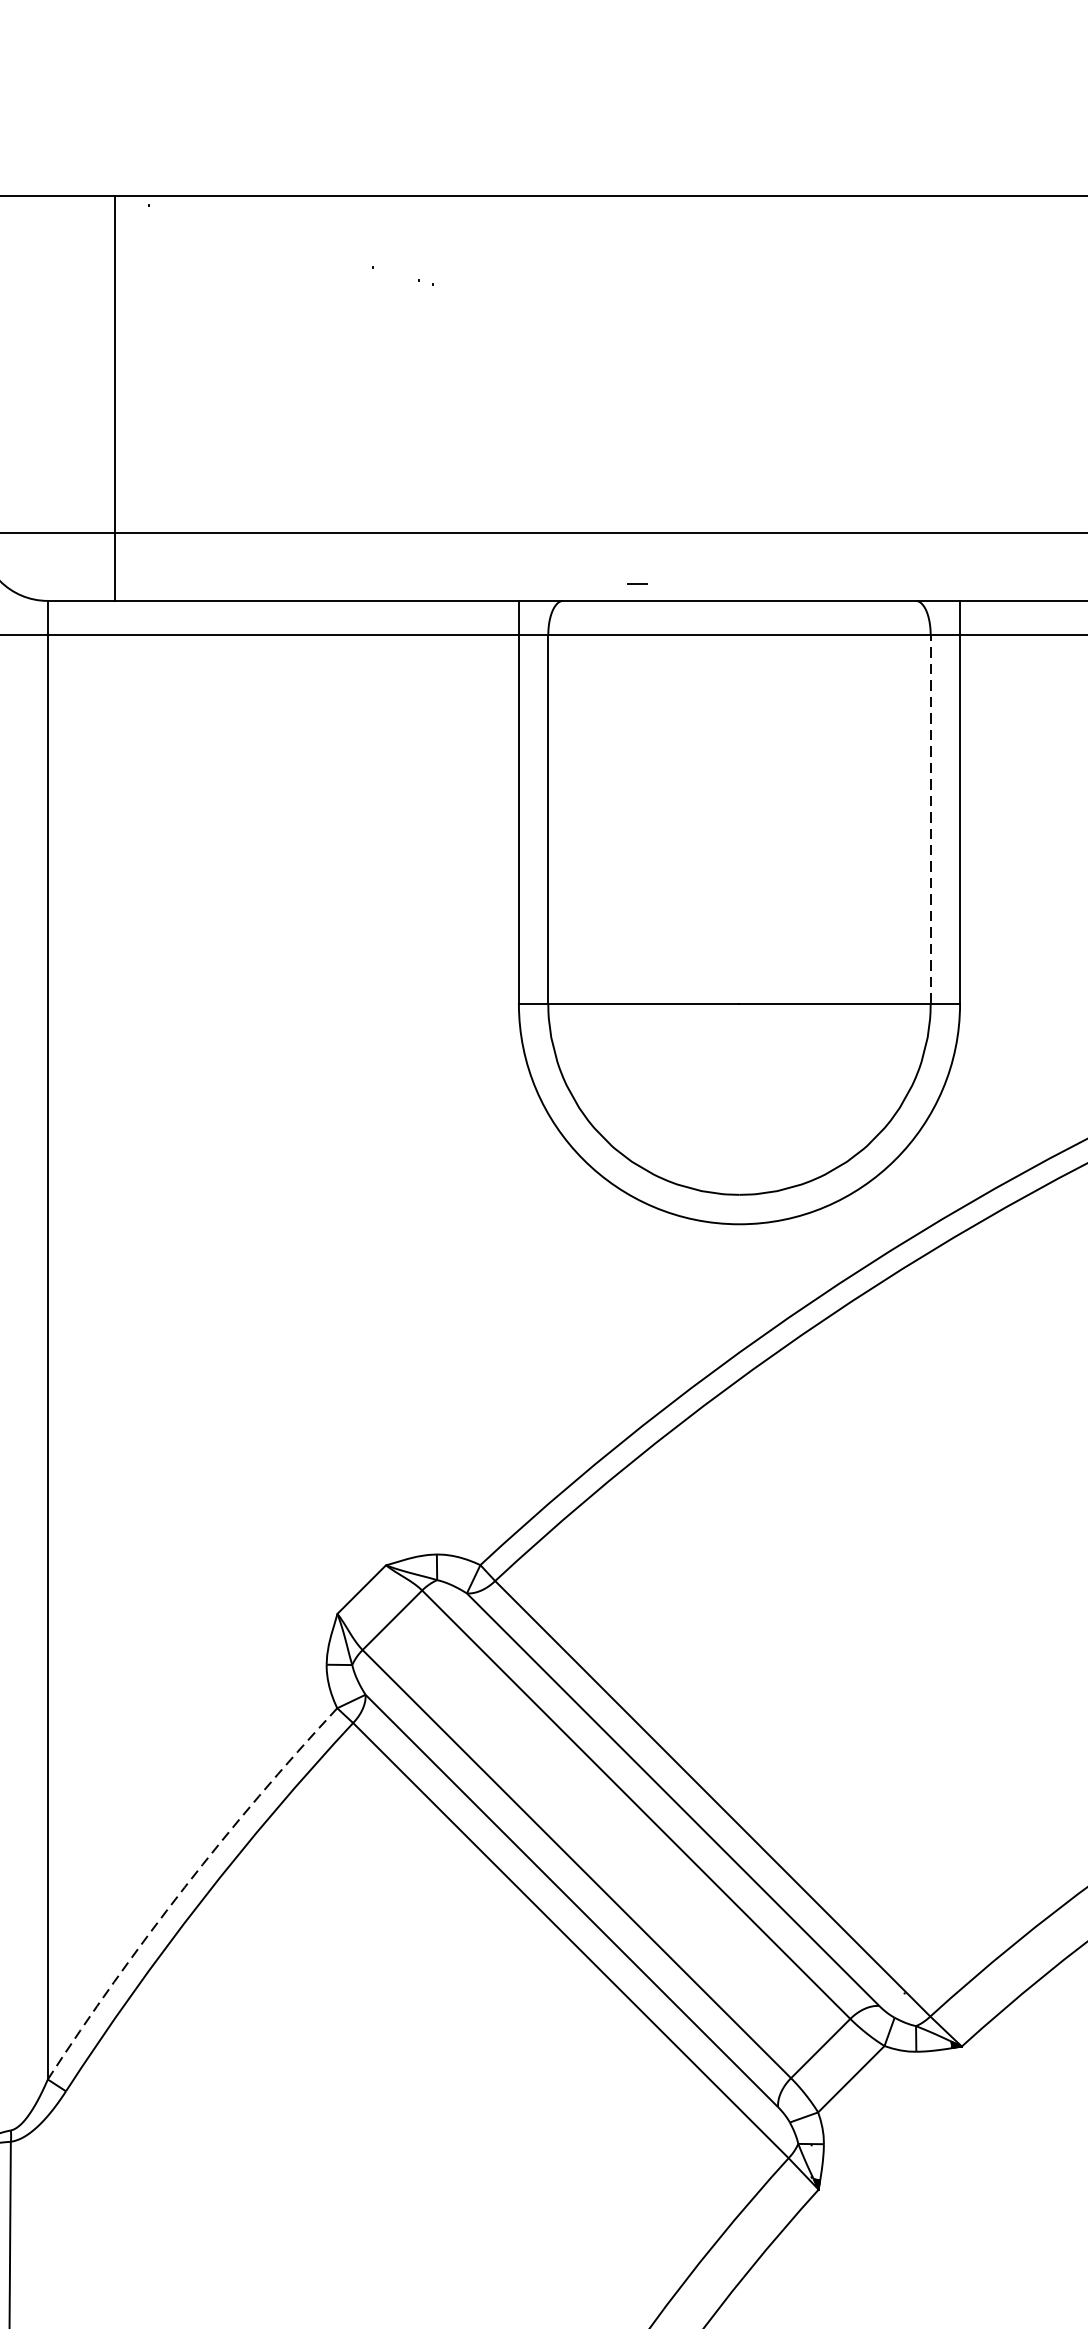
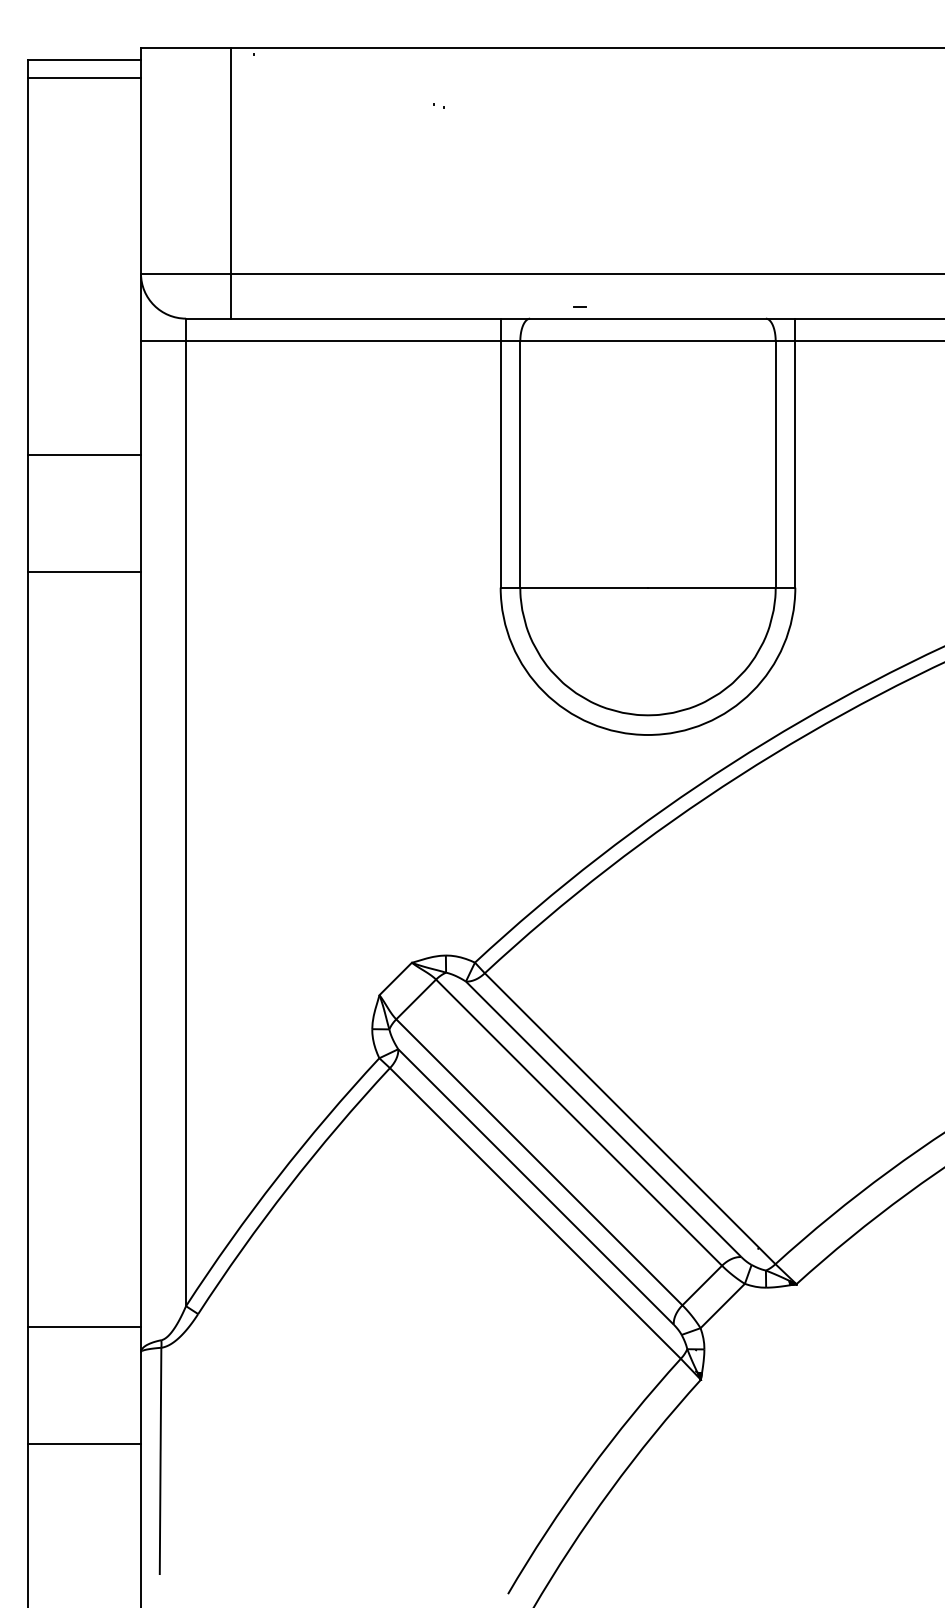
line: (930, 817) -> (775, 463), dashed -> solid
arc: (184, 1888) -> (277, 1178), dashed -> solid

